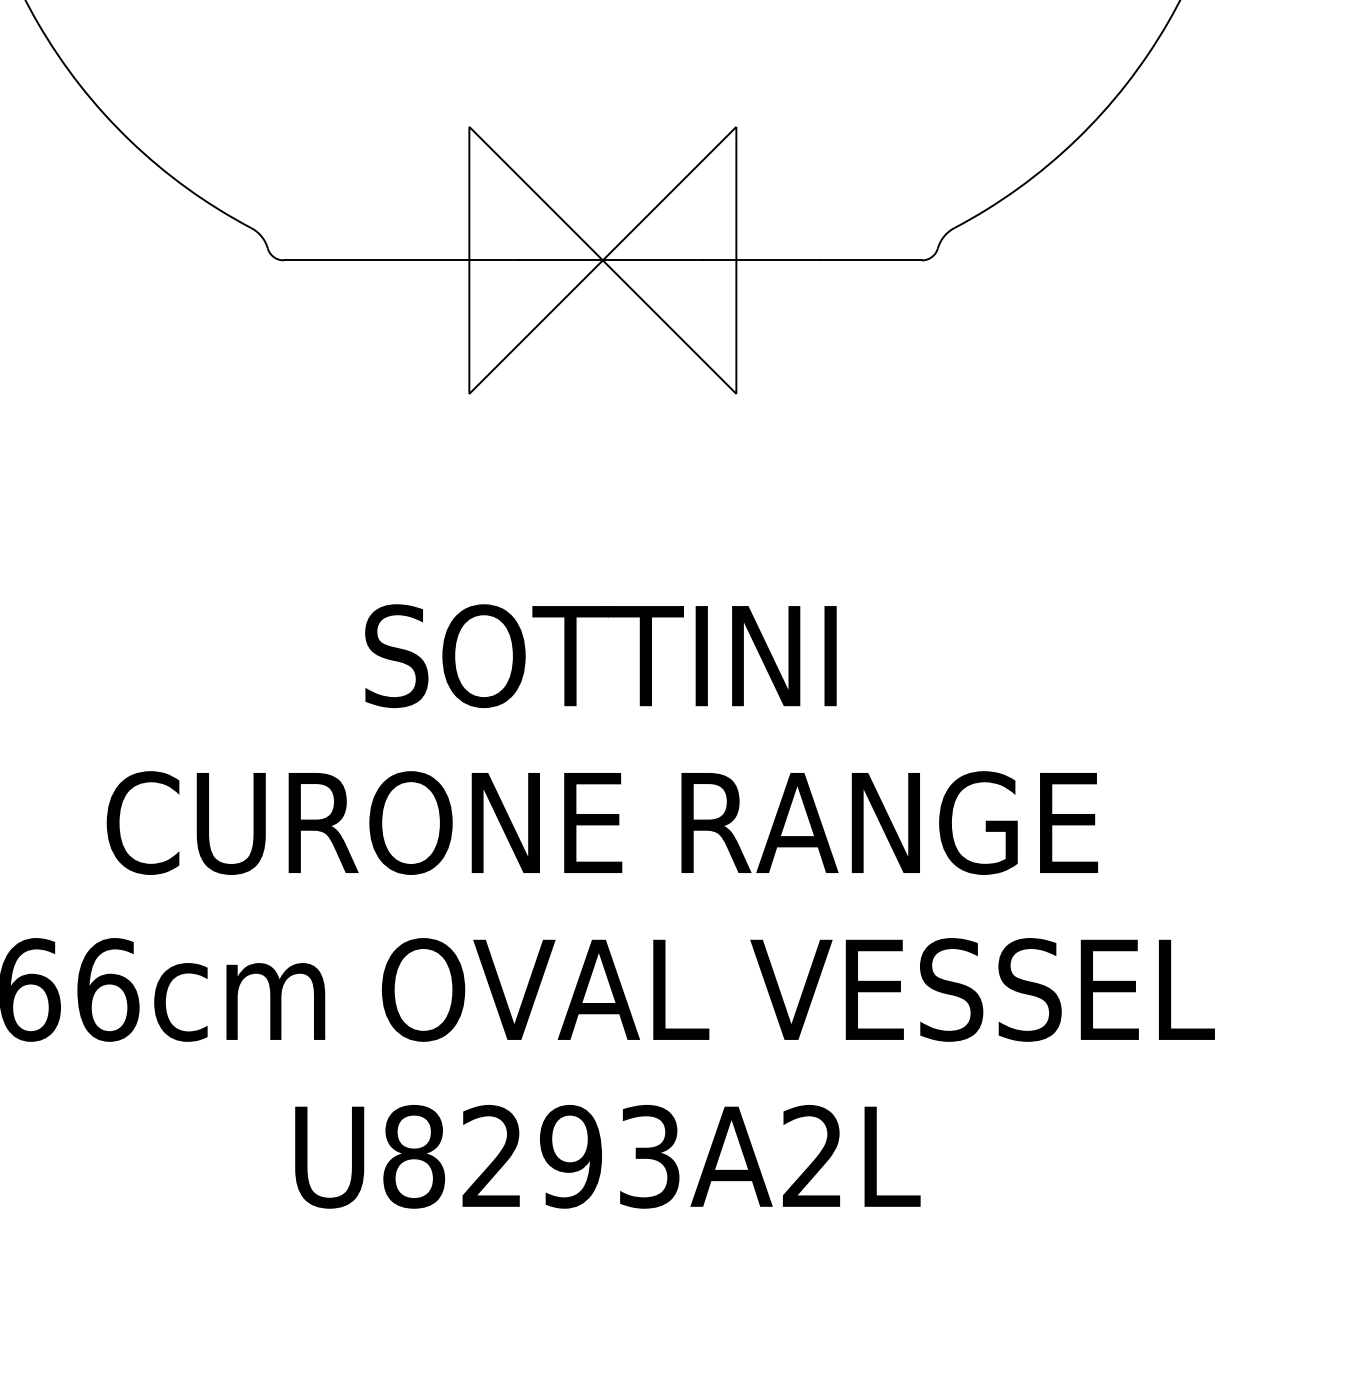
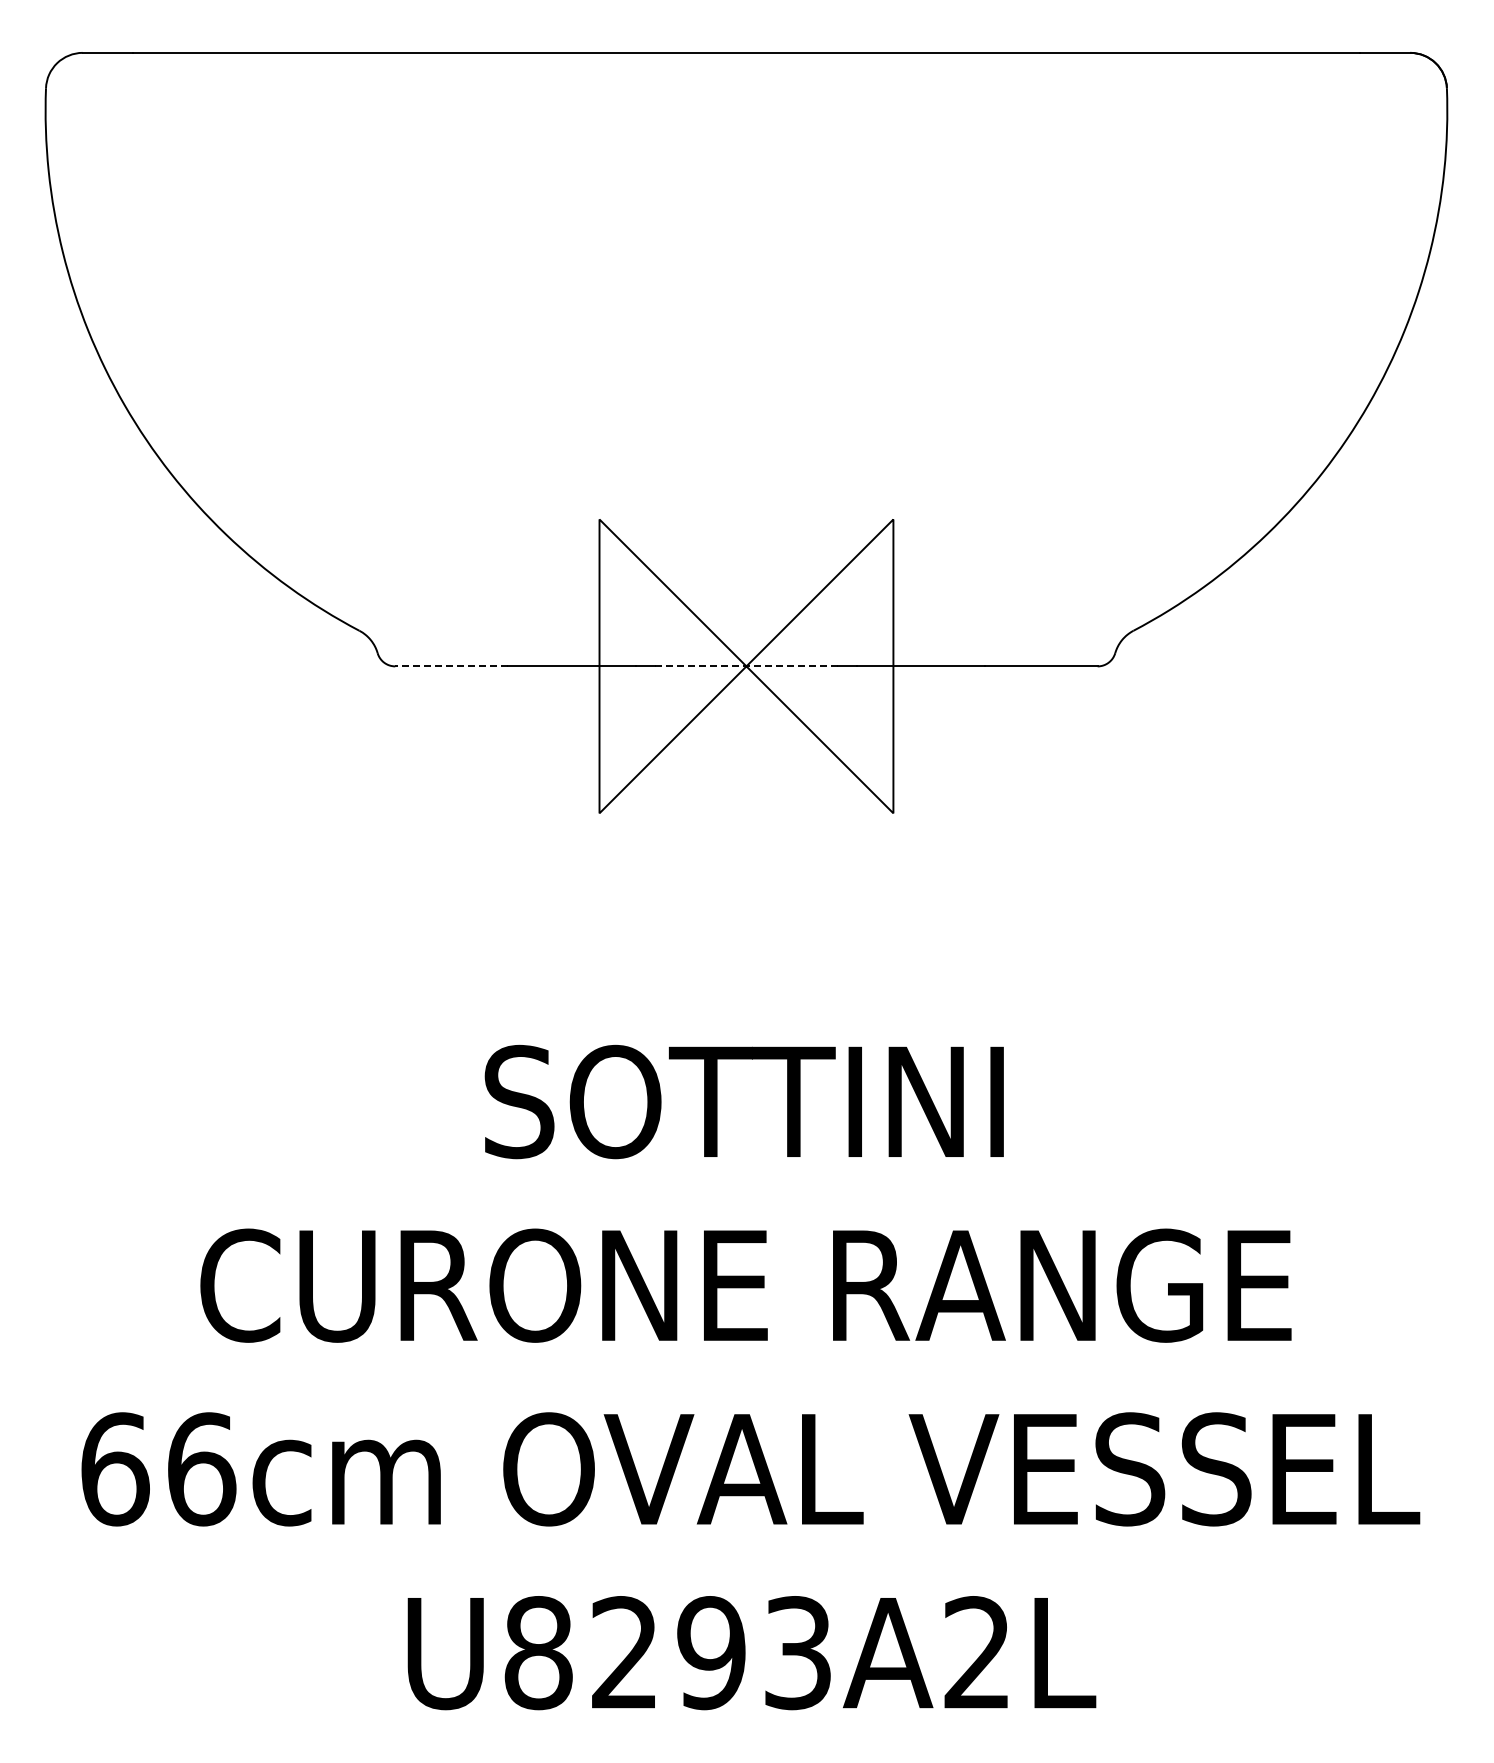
line: (333, 260) -> (450, 666), solid -> dashed
line: (602, 260) -> (746, 666), solid -> dashed

